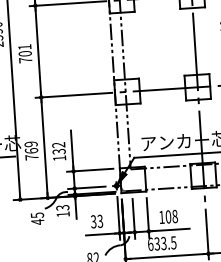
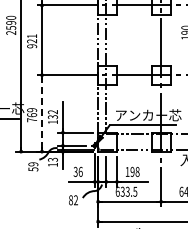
text: (26, 56) -> (32, 43), 701 -> 921
line: (45, 147) -> (42, 113), solid -> dashed
text: (168, 216) -> (132, 171), 108 -> 198
text: (37, 218) -> (33, 166), 45 -> 59
text: (99, 220) -> (80, 171), 33 -> 36

